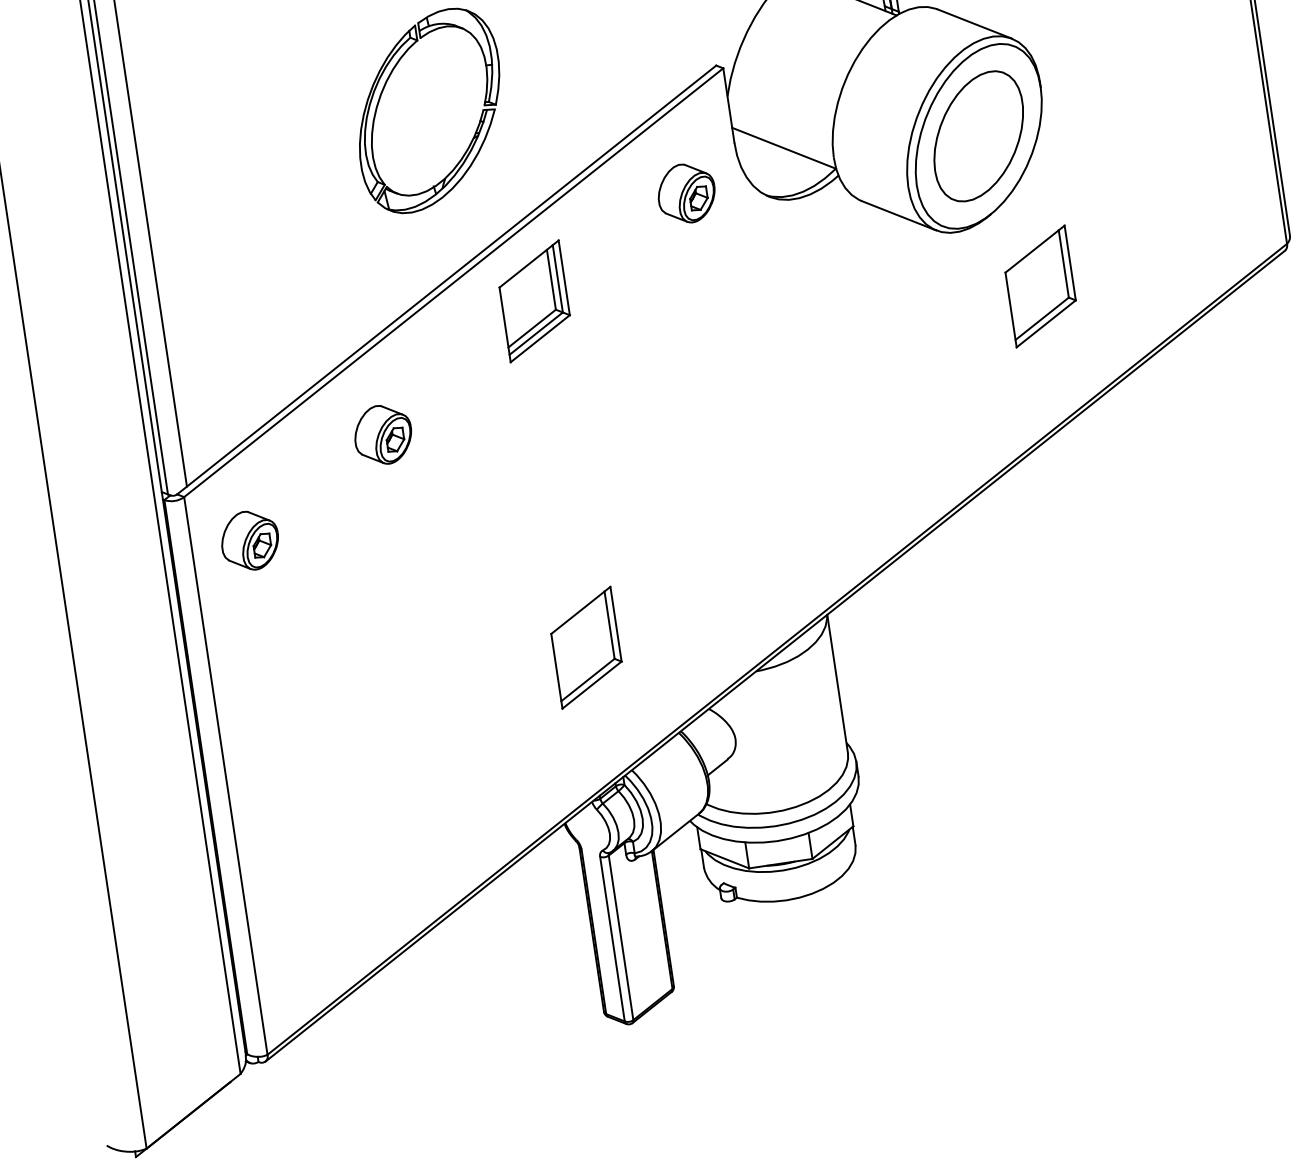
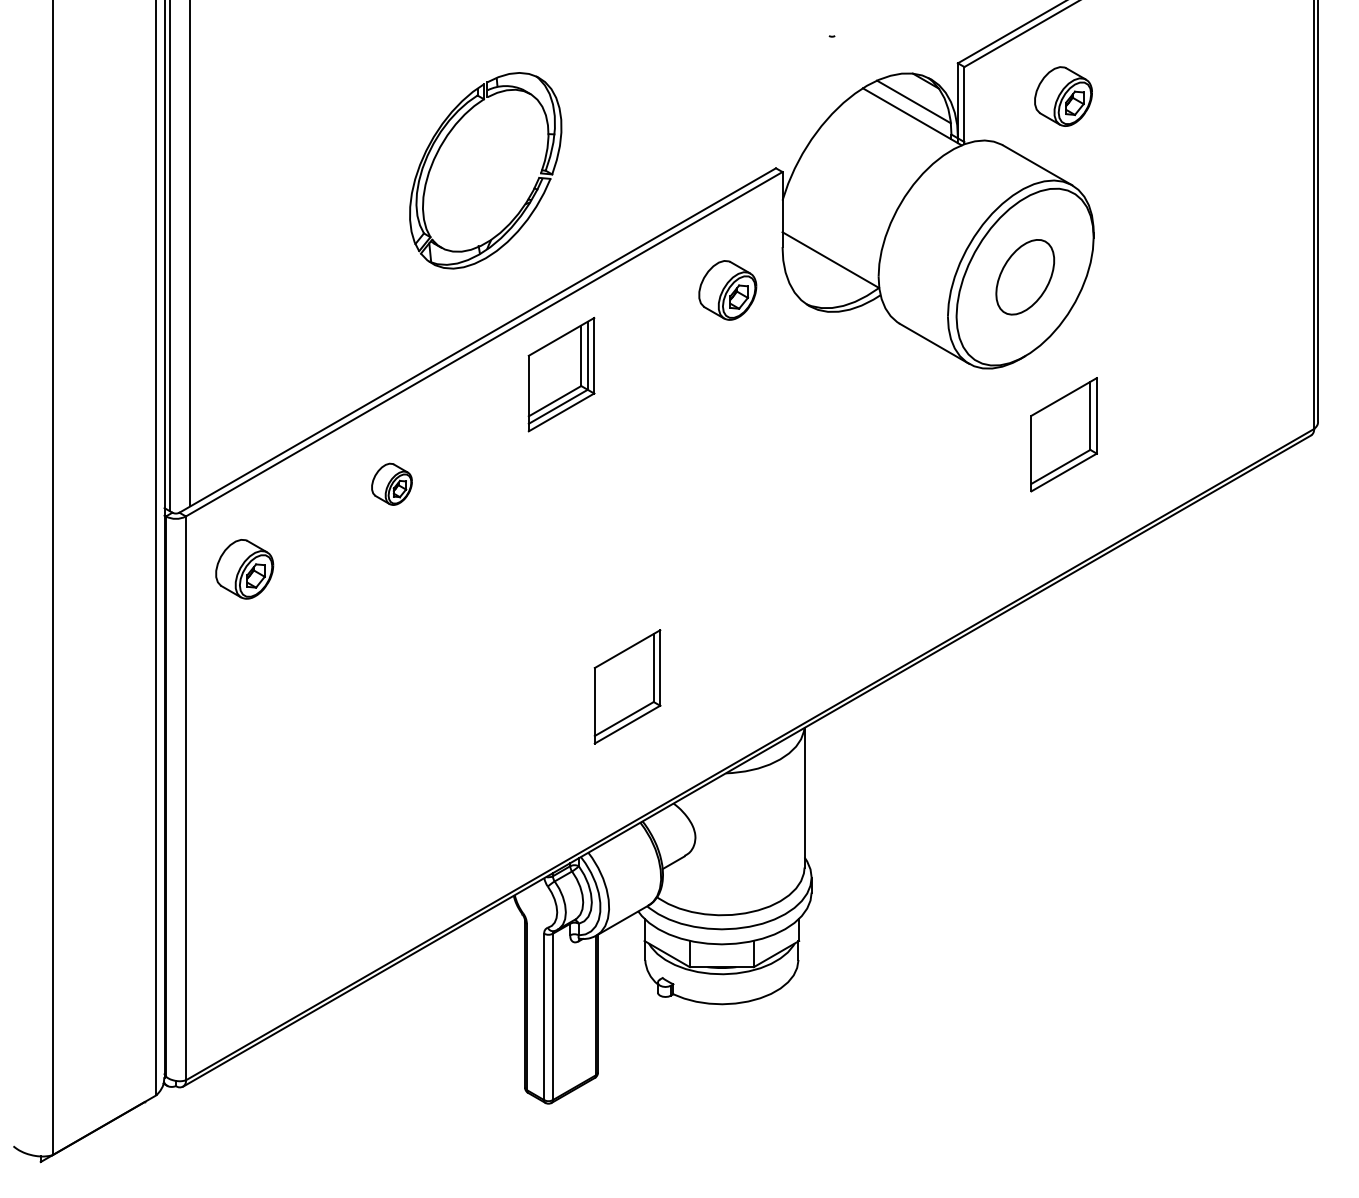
part: (979, 136) -> (1025, 277), size x0.6
part: (382, 435) -> (391, 484), size x0.7
part: (586, 647) -> (627, 686), moved

